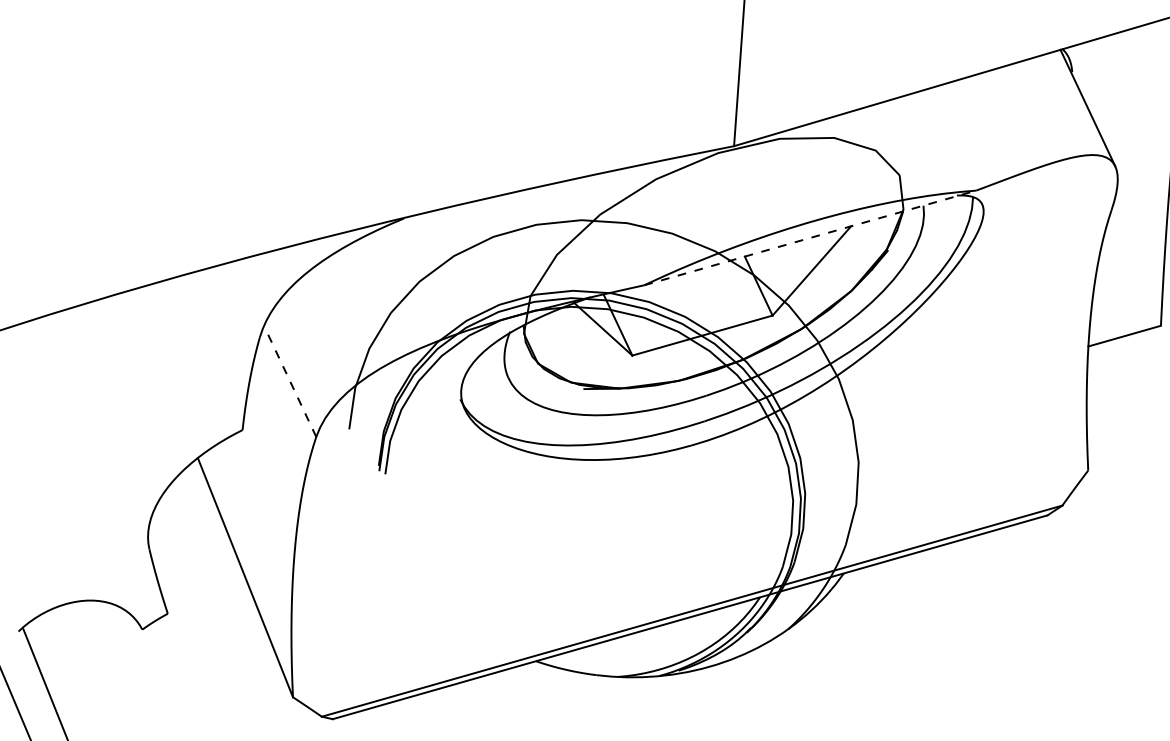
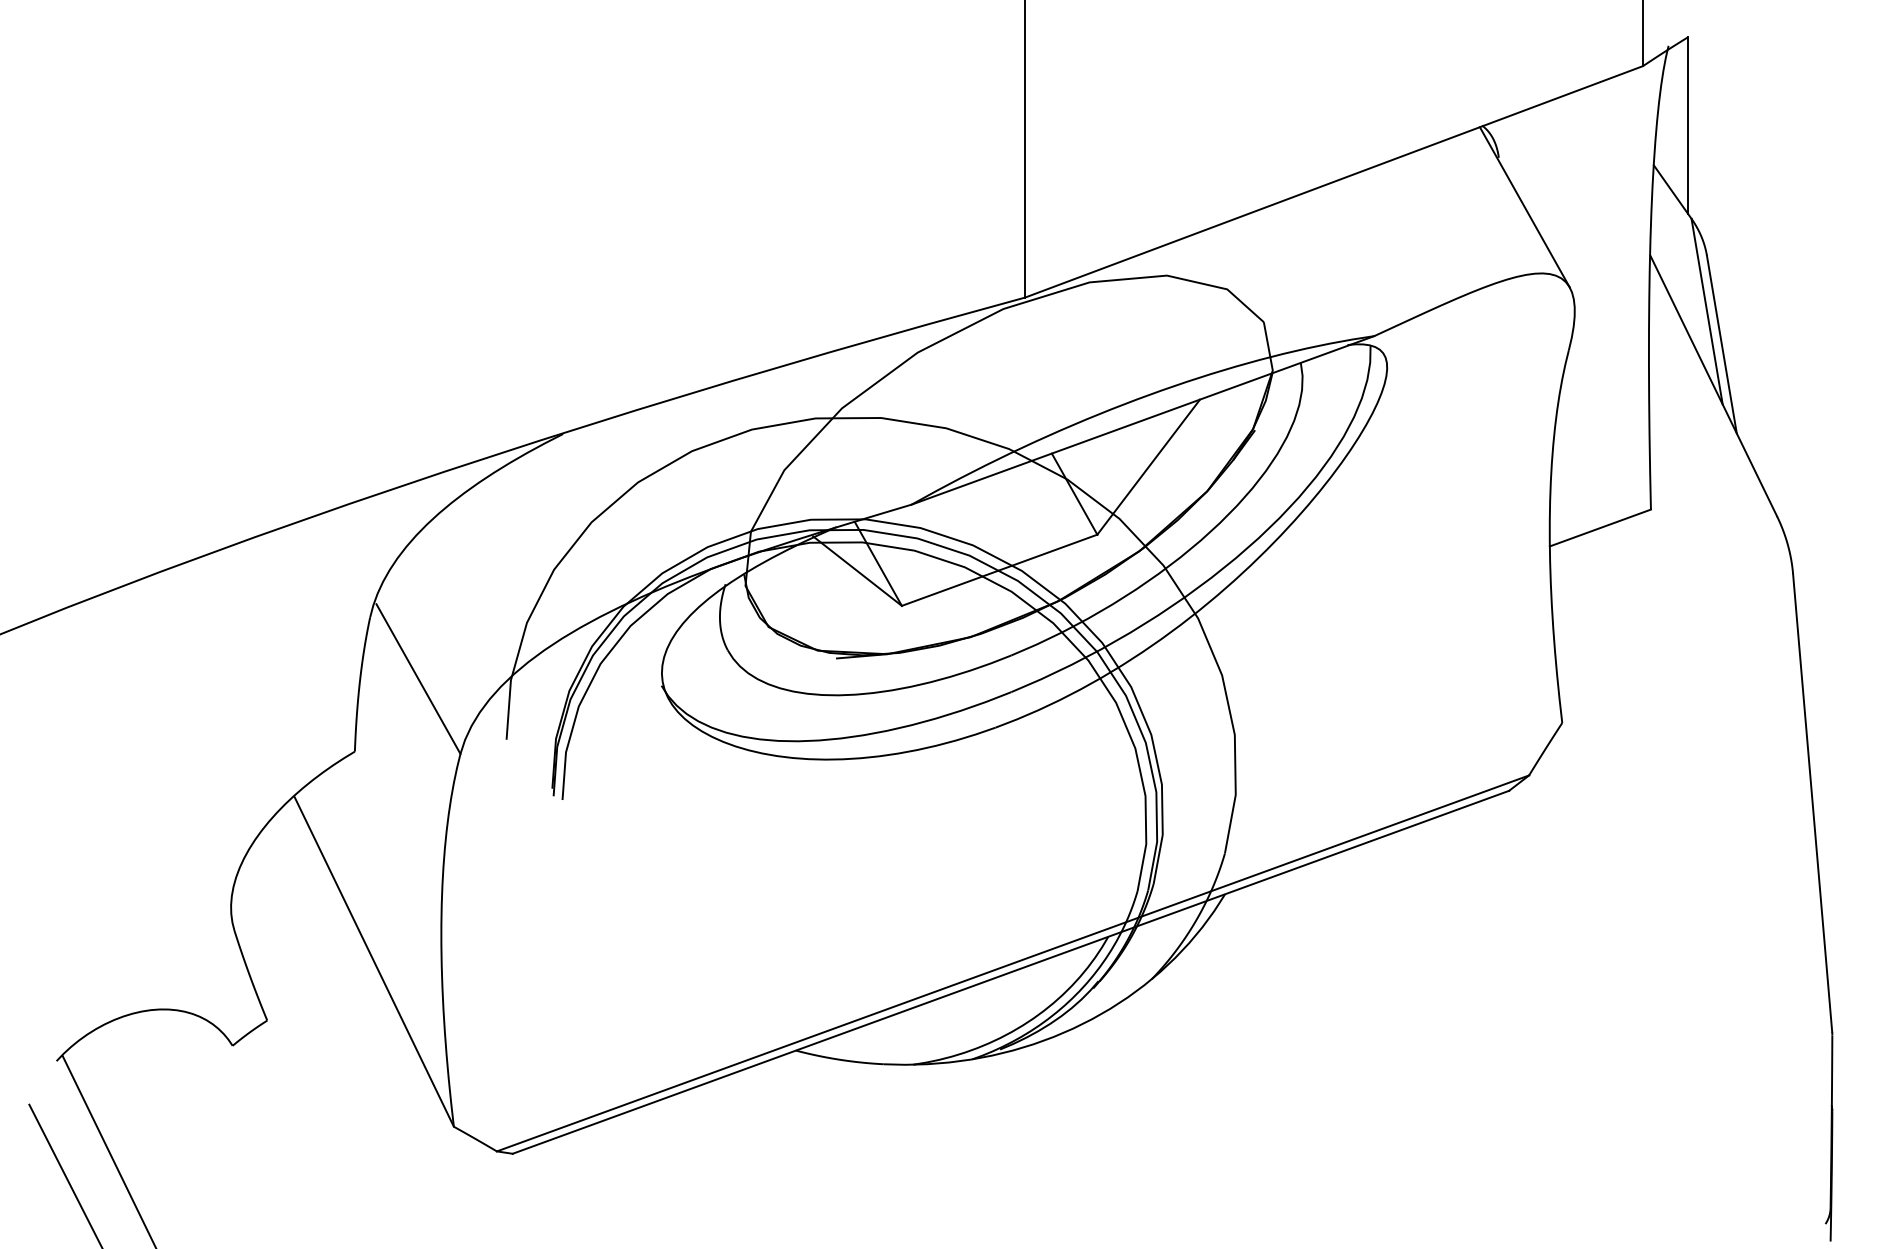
line: (810, 238) -> (1143, 420), dashed -> solid
line: (290, 382) -> (418, 679), dashed -> solid

